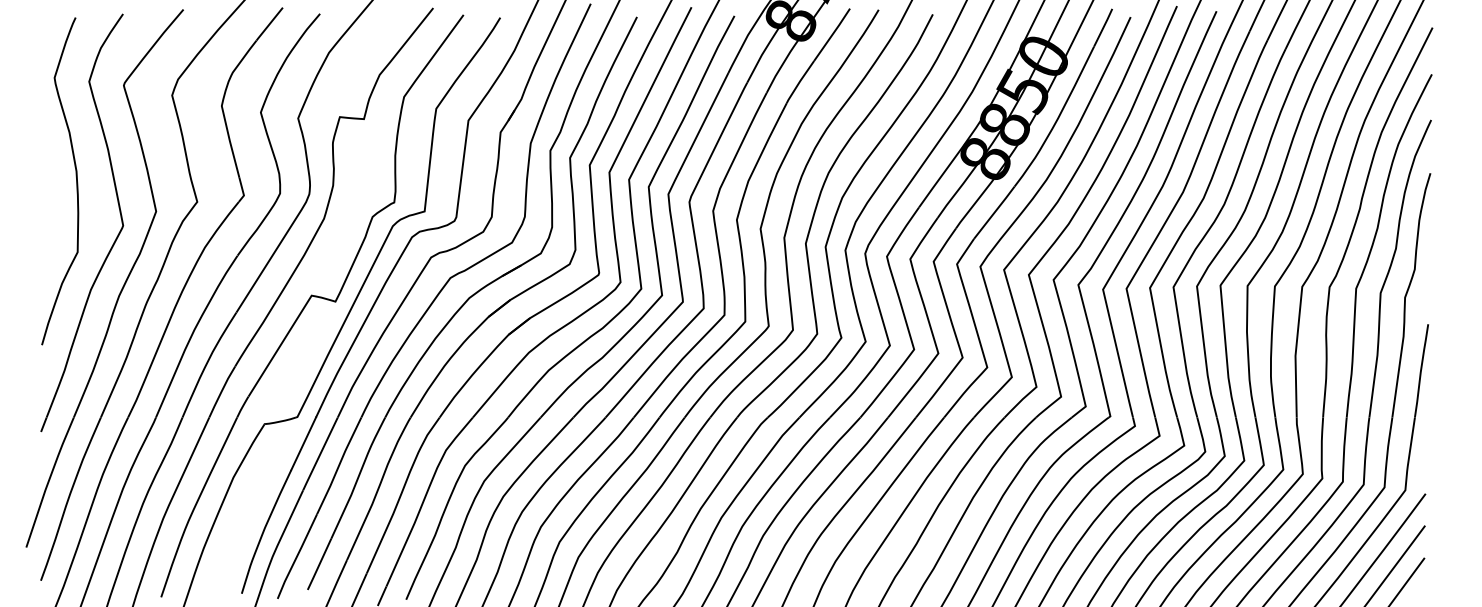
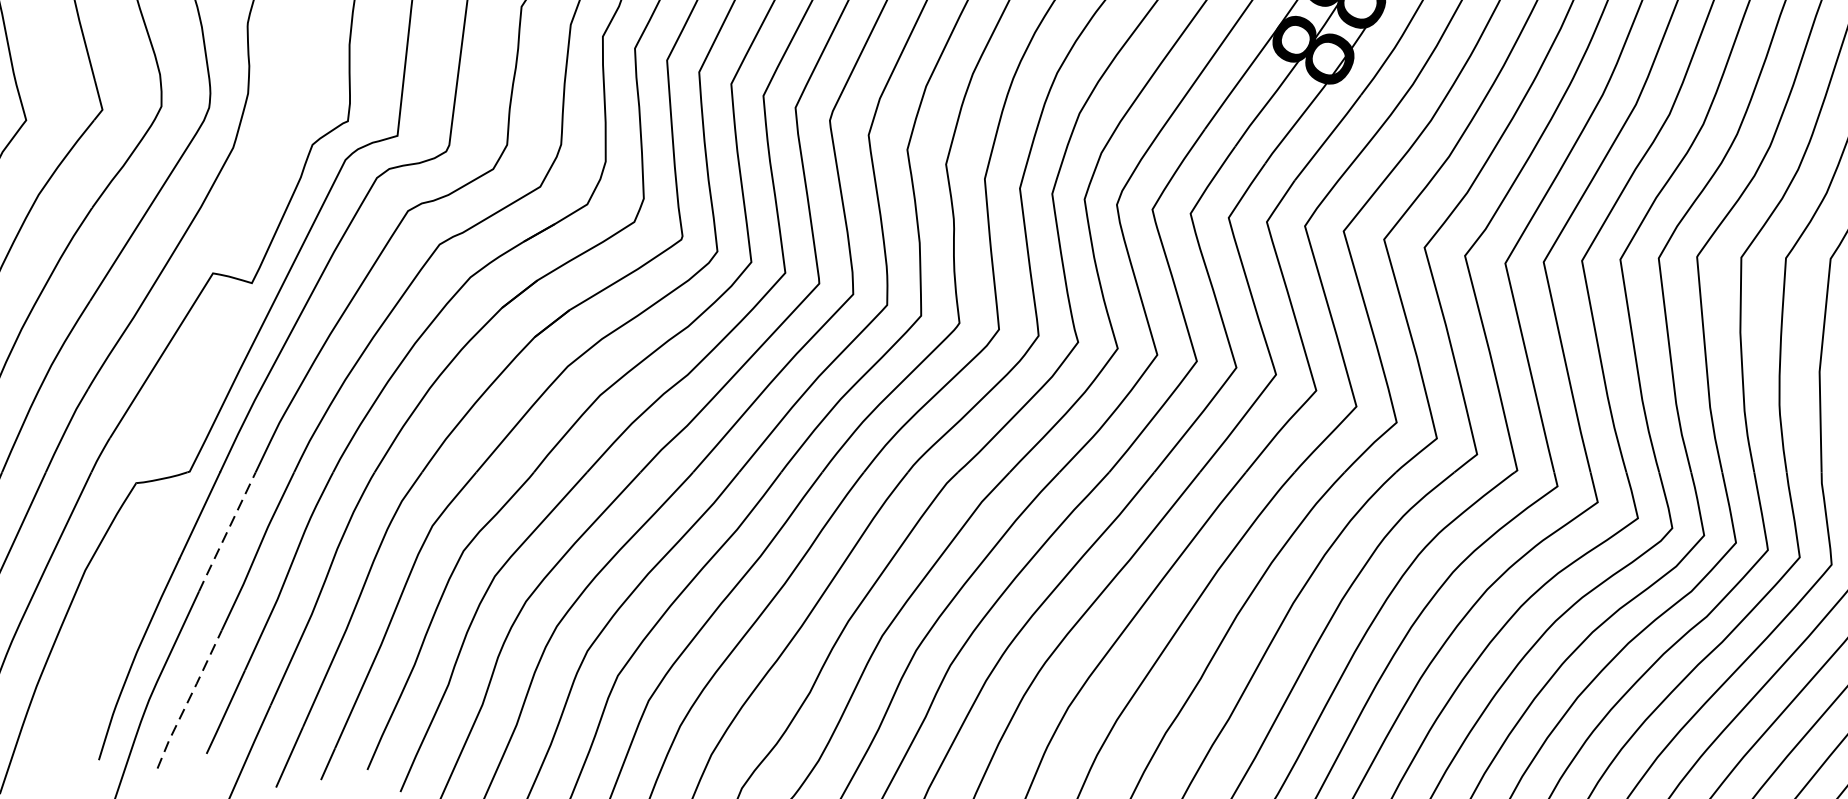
line: (320, 454) -> (227, 532), solid -> dashed
line: (297, 555) -> (189, 697), solid -> dashed

